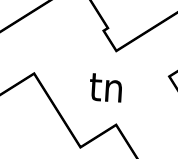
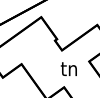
text: (105, 86) -> (68, 68), moved

